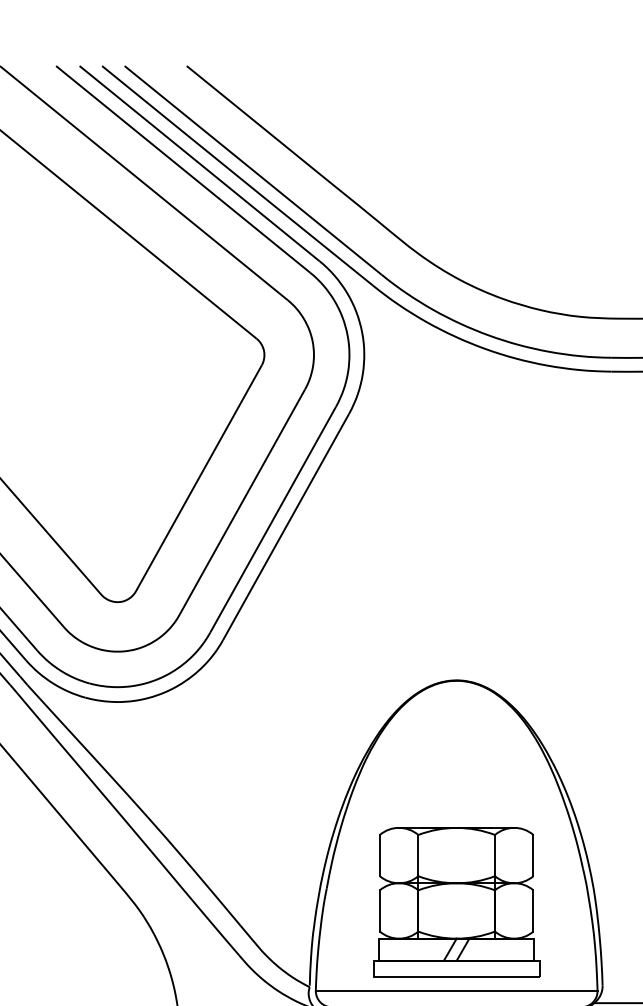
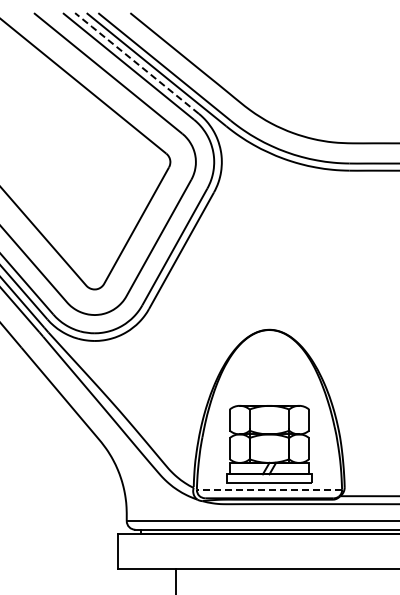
line: (198, 161) -> (136, 62), solid -> dashed
line: (456, 990) -> (269, 489), solid -> dashed

